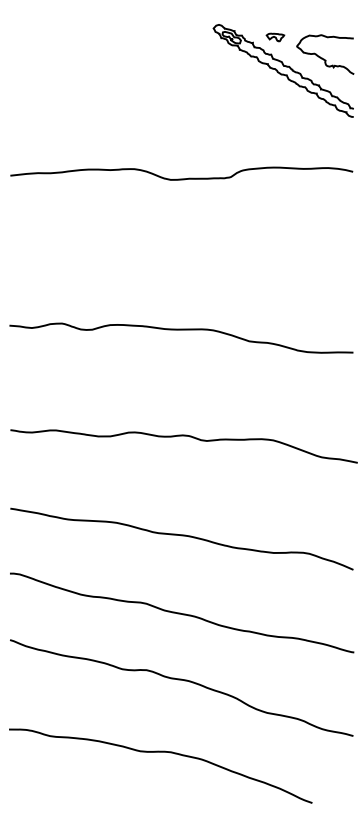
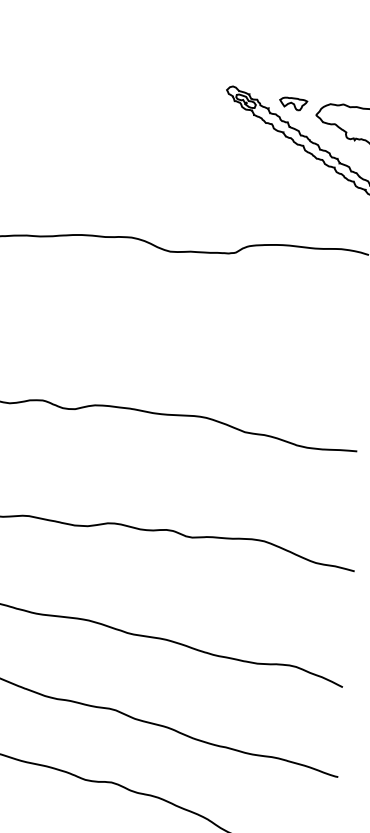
part: (275, 37) -> (293, 103), size x1.43

